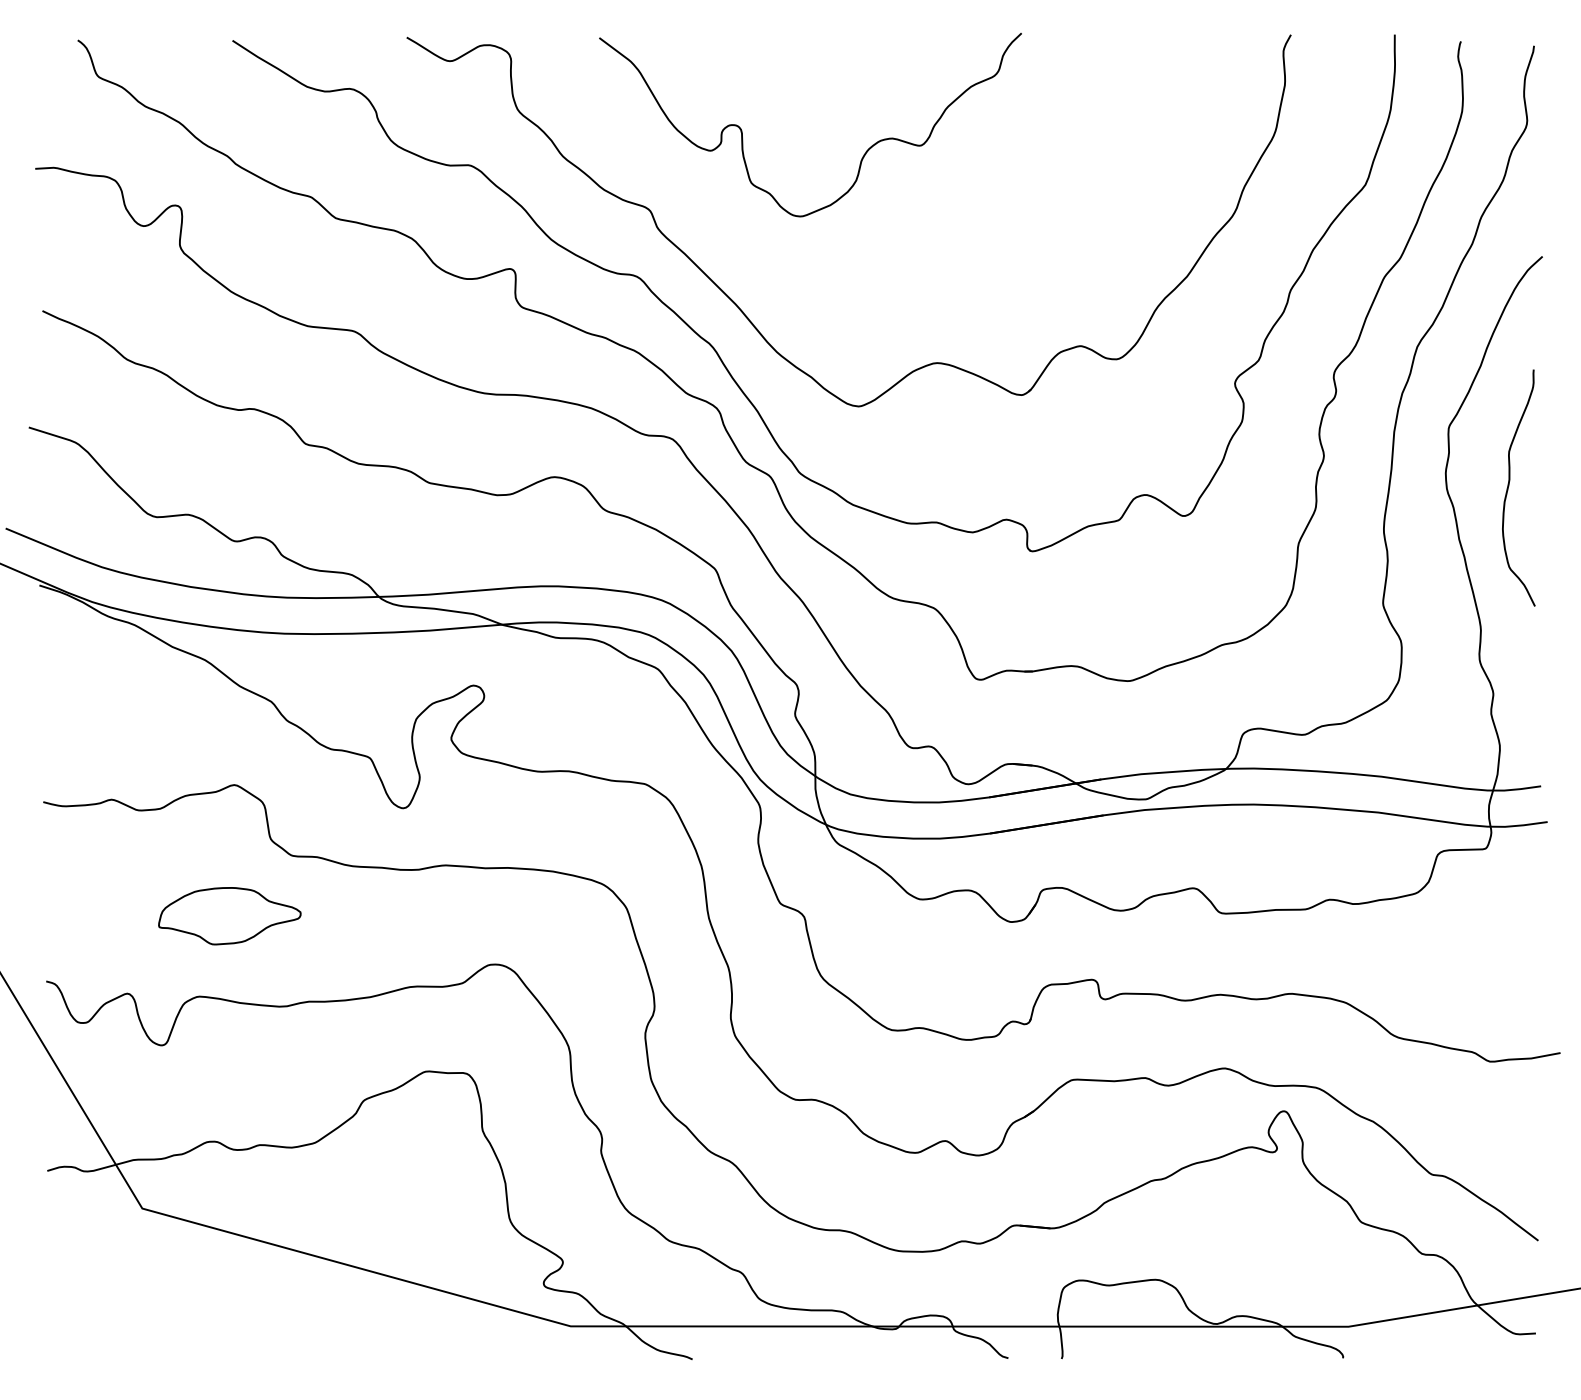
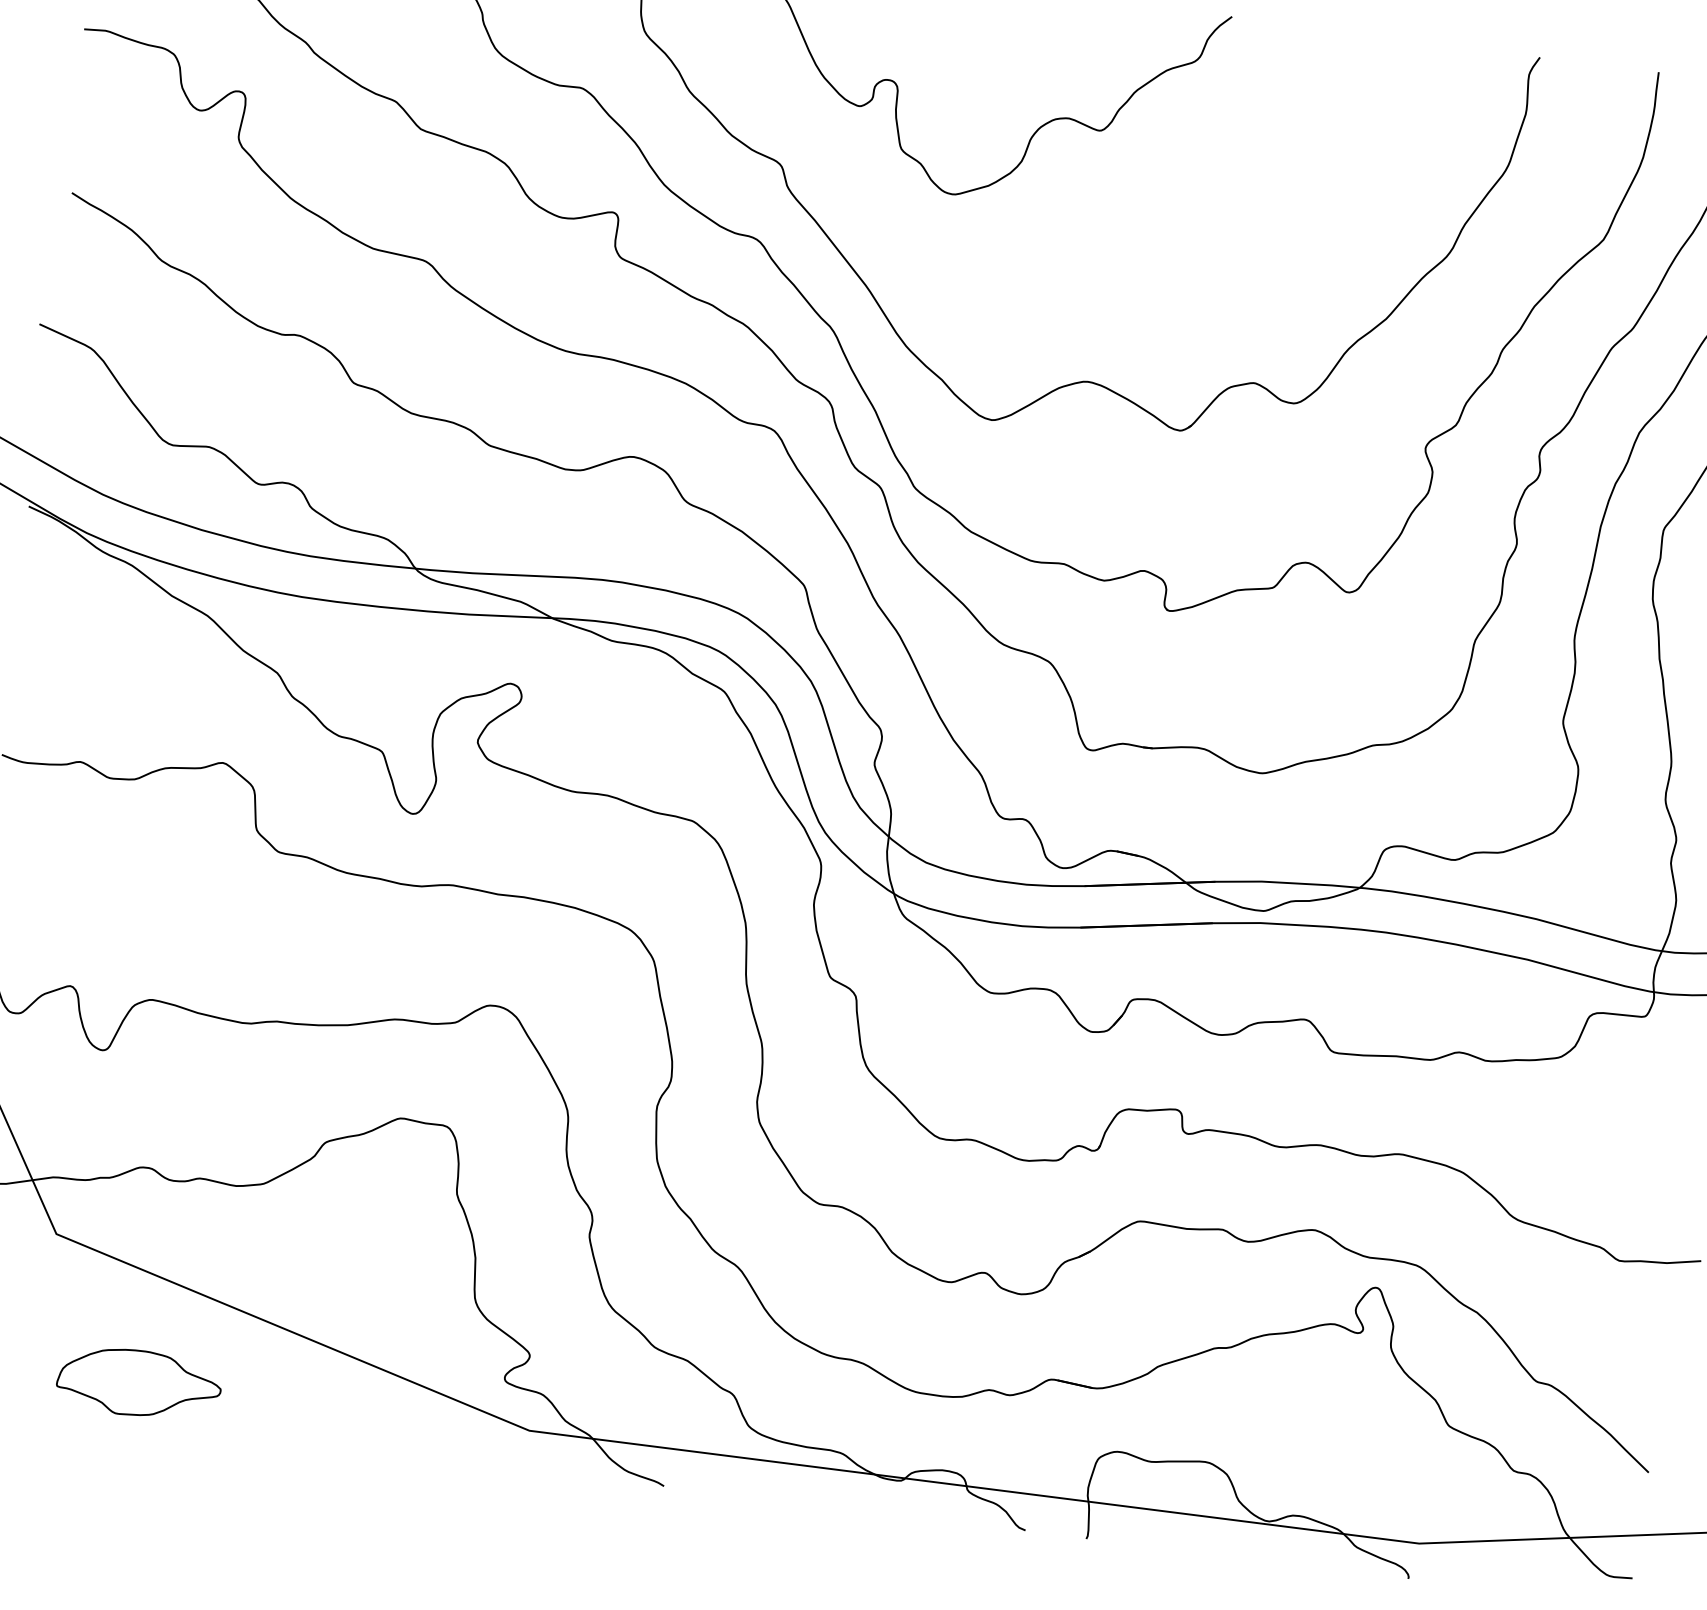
part: (229, 916) -> (138, 1383), moved

